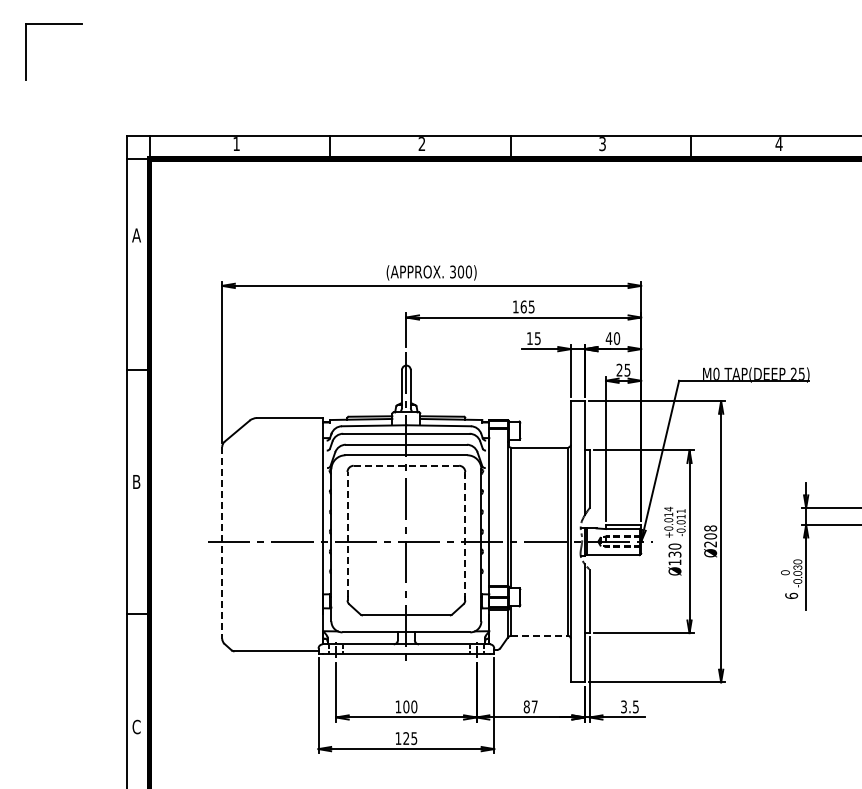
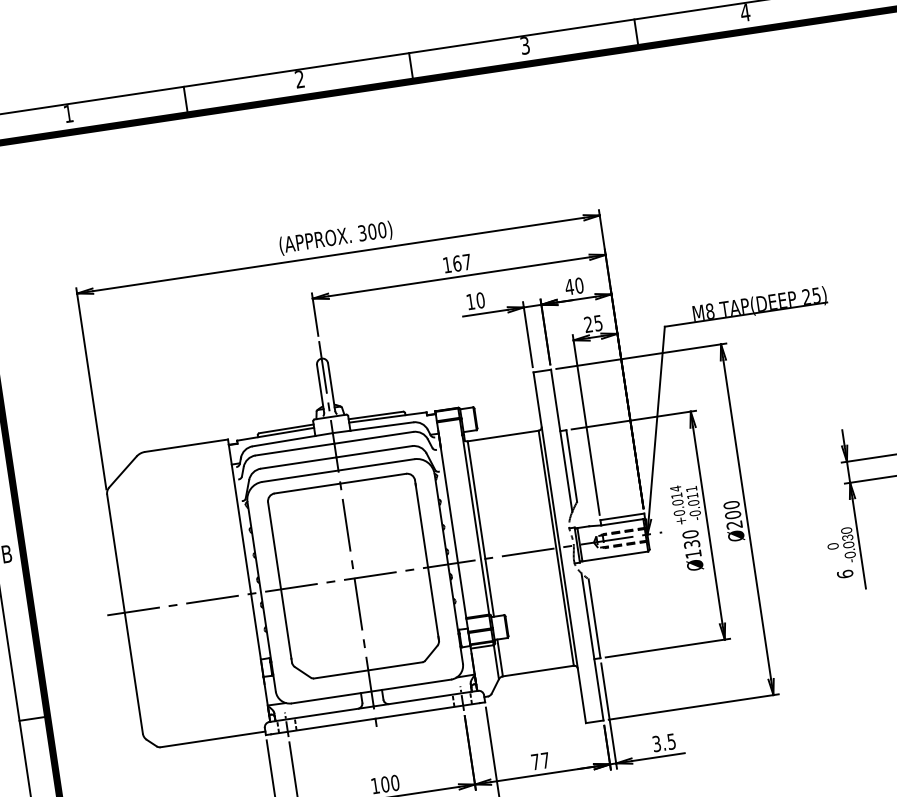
text: (531, 306) -> (466, 261), 165 -> 167
text: (537, 338) -> (480, 300), 15 -> 10
text: (716, 373) -> (710, 310), M0 -> M8
line: (406, 465) -> (340, 483), dashed -> solid
text: (710, 528) -> (731, 505), Ø208 -> Ø200
line: (347, 534) -> (279, 580), dashed -> solid
line: (465, 536) -> (427, 560), dashed -> solid
line: (222, 542) -> (125, 613), dashed -> solid
line: (540, 635) -> (539, 670), dashed -> solid
text: (526, 706) -> (535, 761), 87 -> 77

